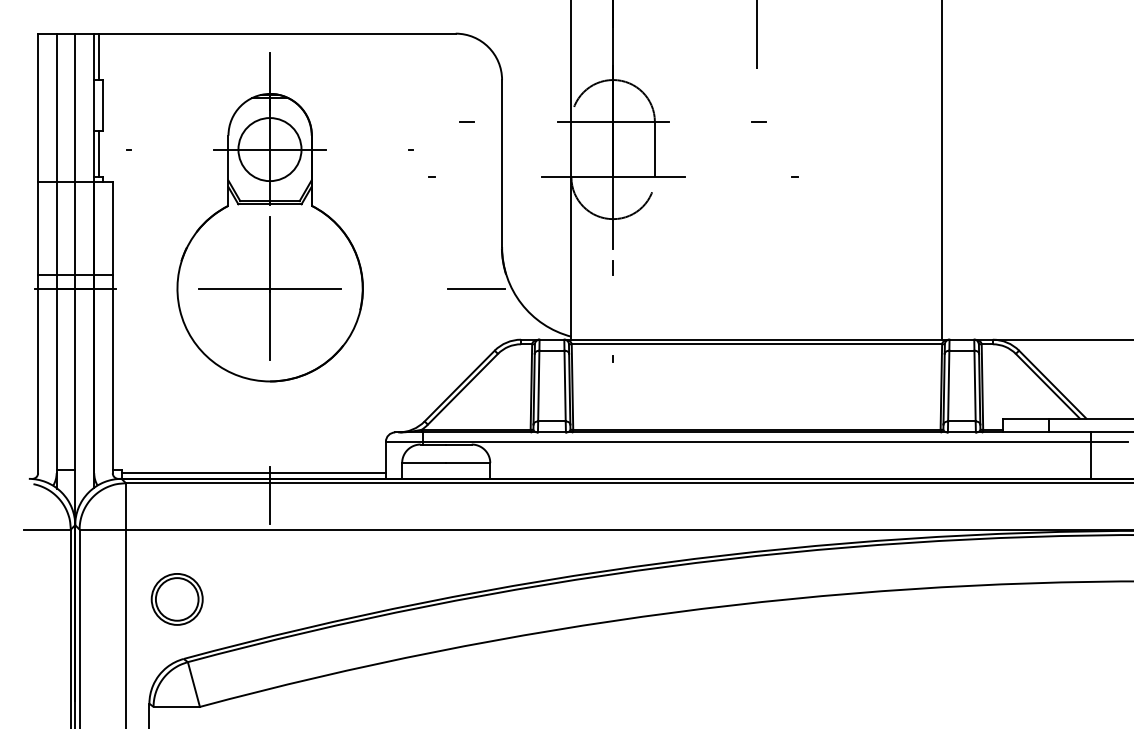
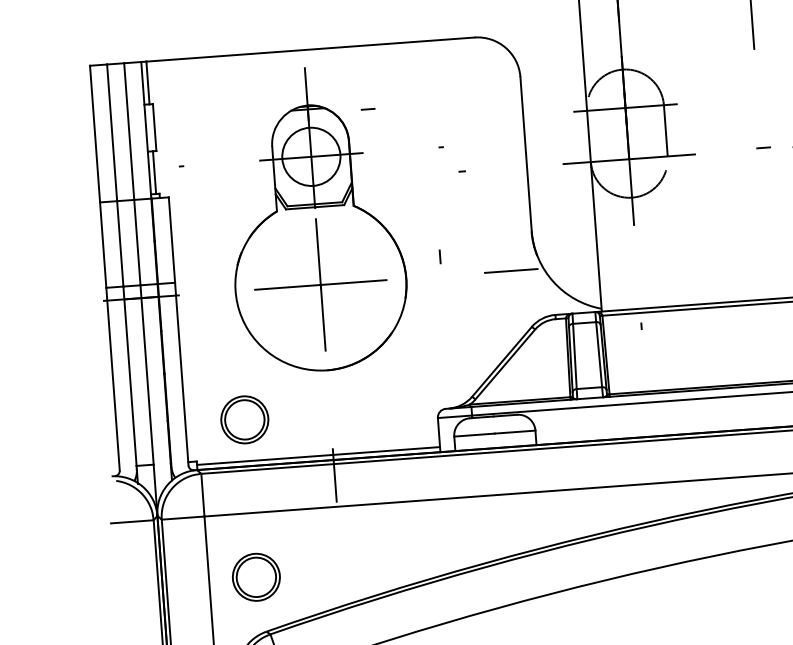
line: (466, 121) -> (367, 109), moved
line: (758, 121) -> (762, 147), moved
line: (612, 267) -> (439, 256), moved
part: (176, 428) -> (244, 419), added

